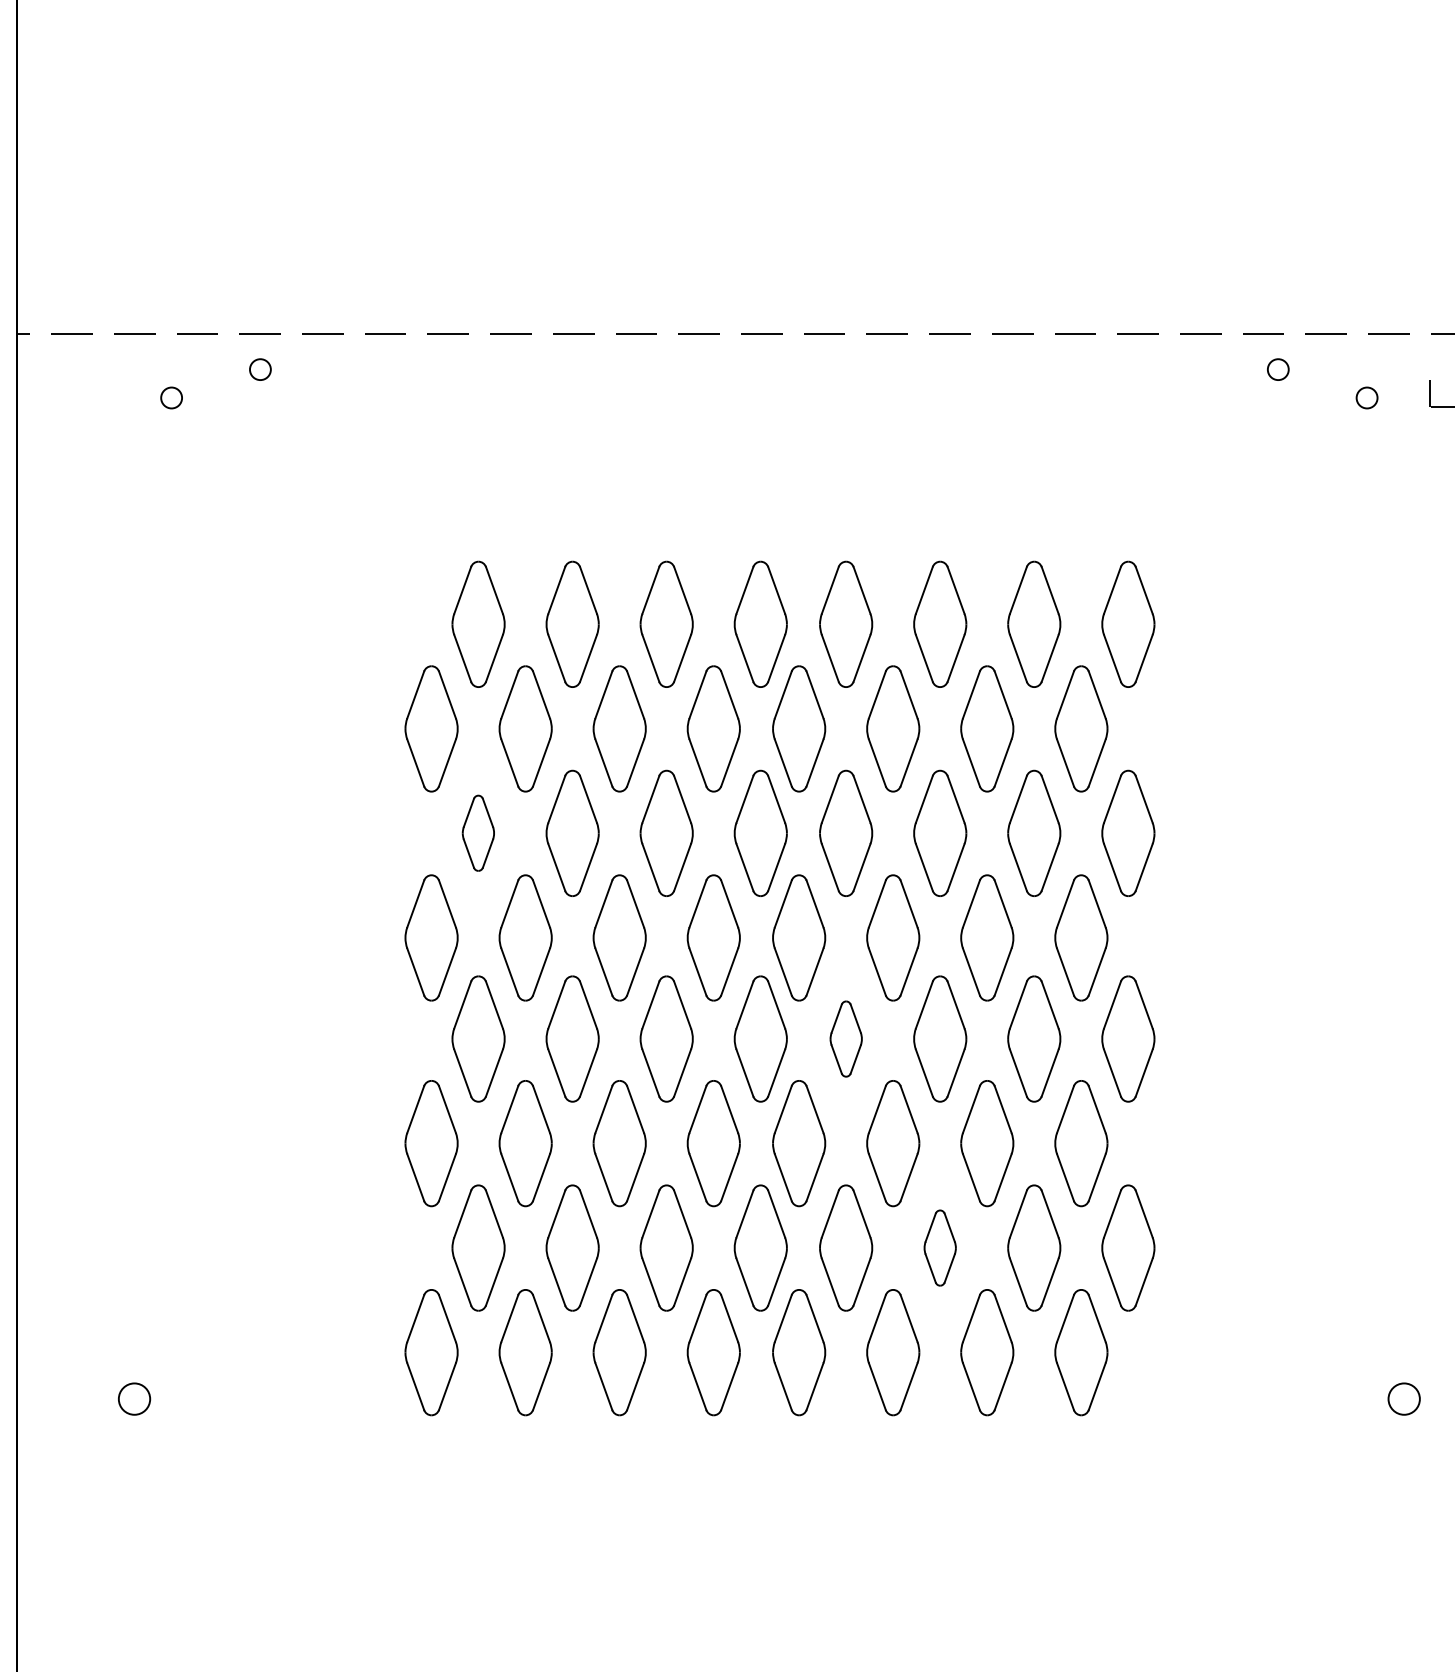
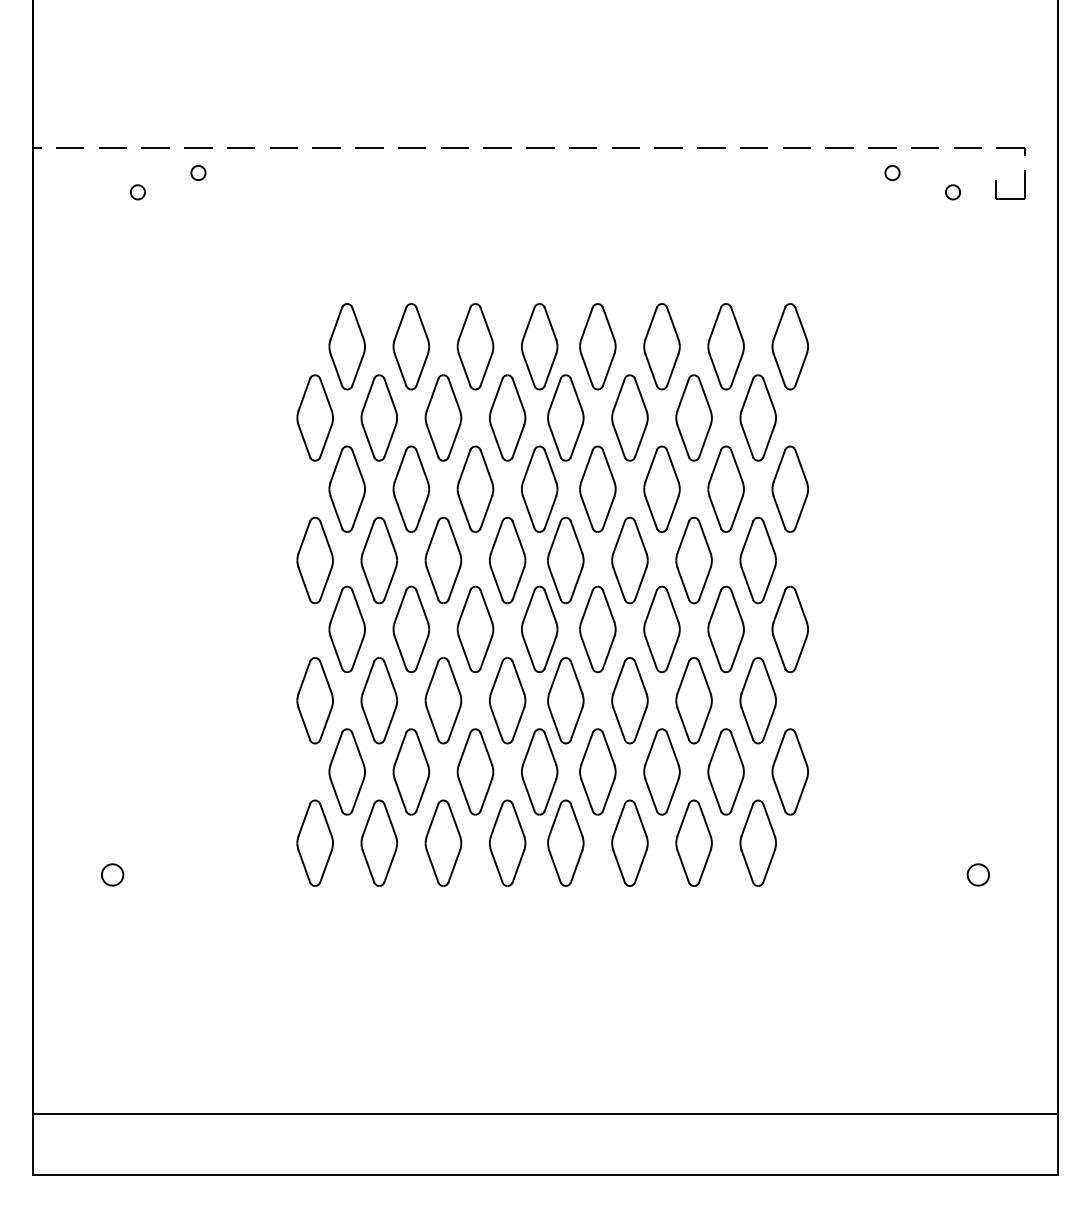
part: (477, 832) -> (346, 488), size x1.67
part: (845, 1039) -> (597, 629), size x1.67
part: (939, 1247) -> (661, 771), size x1.67

